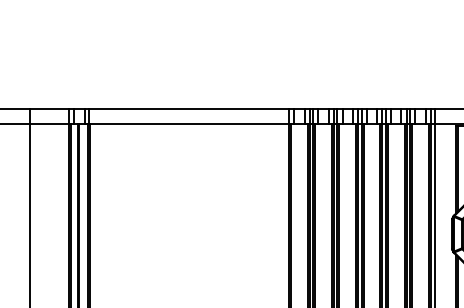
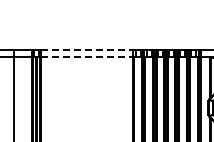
line: (189, 109) -> (87, 50), solid -> dashed
line: (189, 124) -> (87, 57), solid -> dashed

